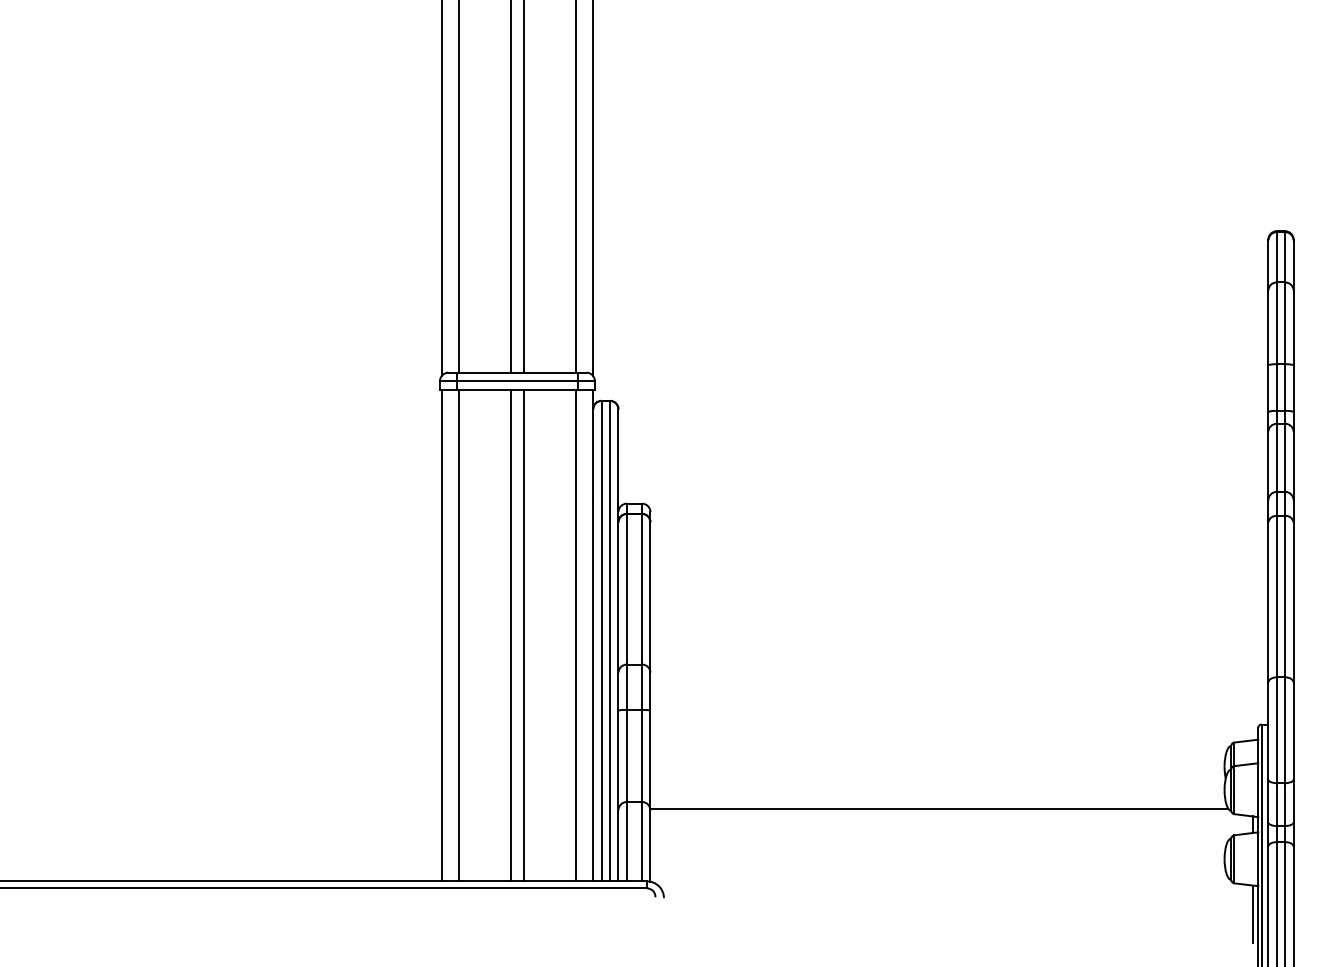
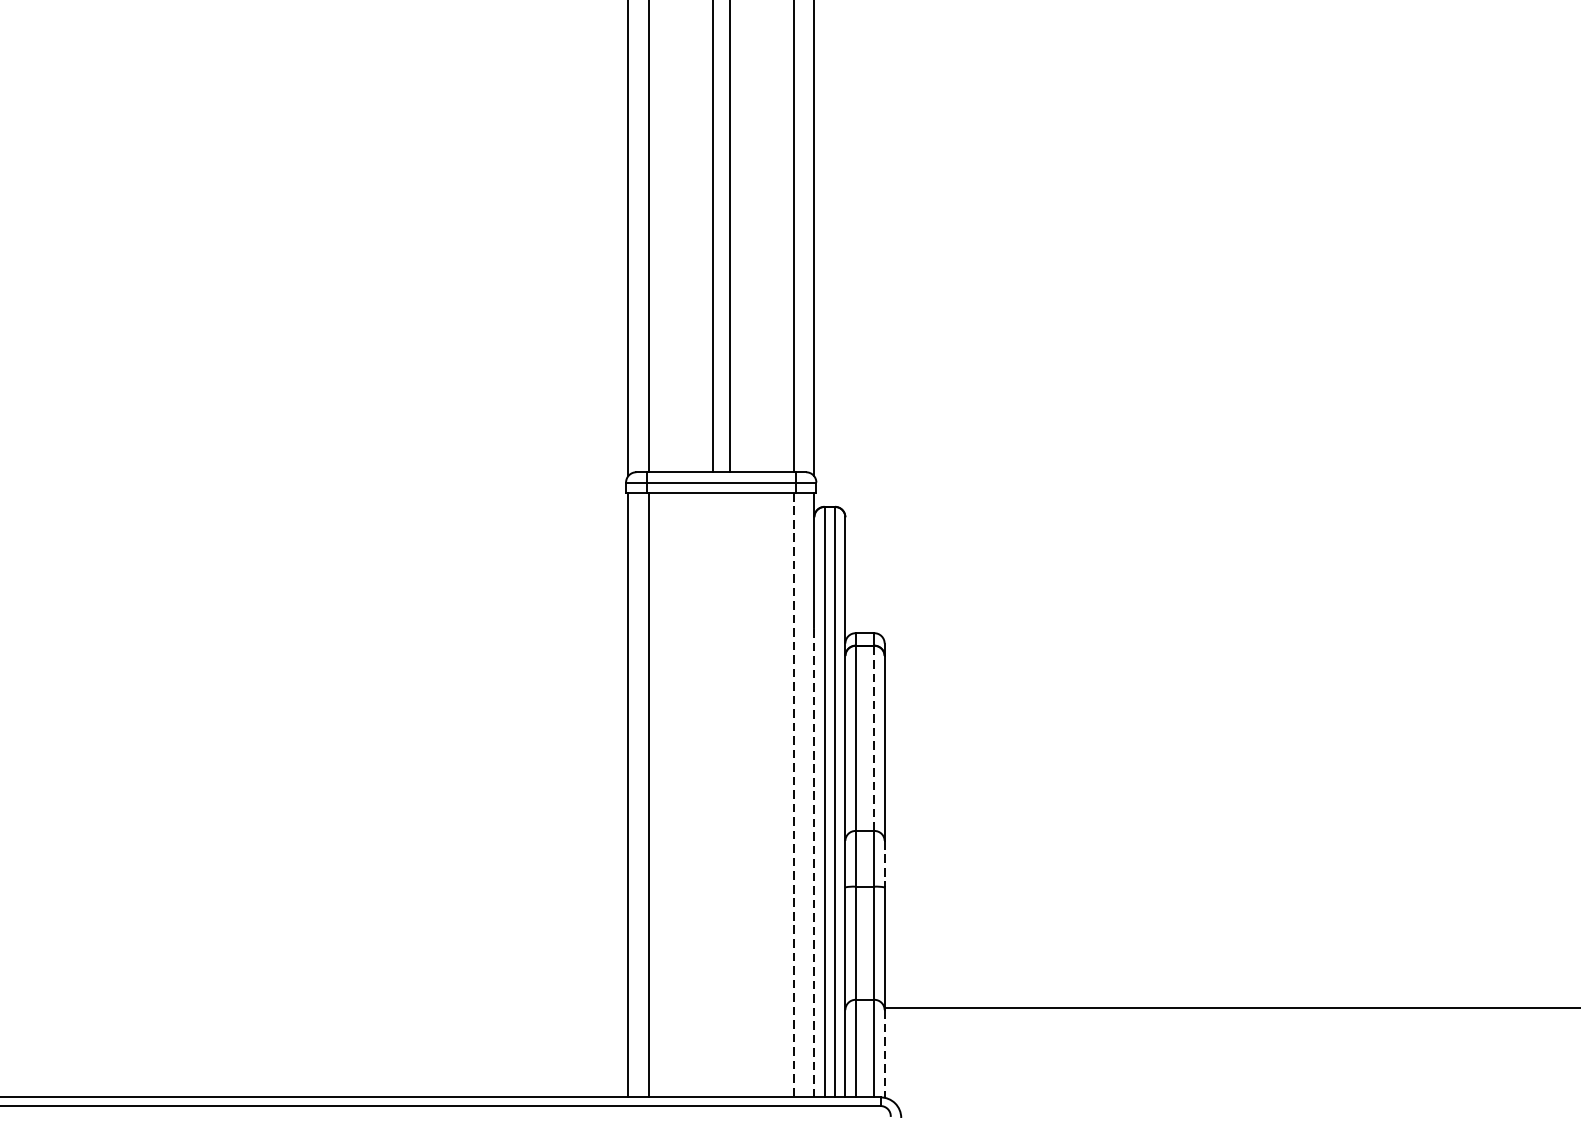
line: (642, 588) -> (874, 737), solid -> dashed
line: (510, 635) -> (712, 795), removed
line: (524, 635) -> (729, 795), removed
line: (576, 635) -> (793, 795), solid -> dashed
line: (593, 689) -> (814, 861), solid -> dashed
line: (650, 691) -> (884, 864), solid -> dashed
line: (650, 846) -> (884, 1054), solid -> dashed

